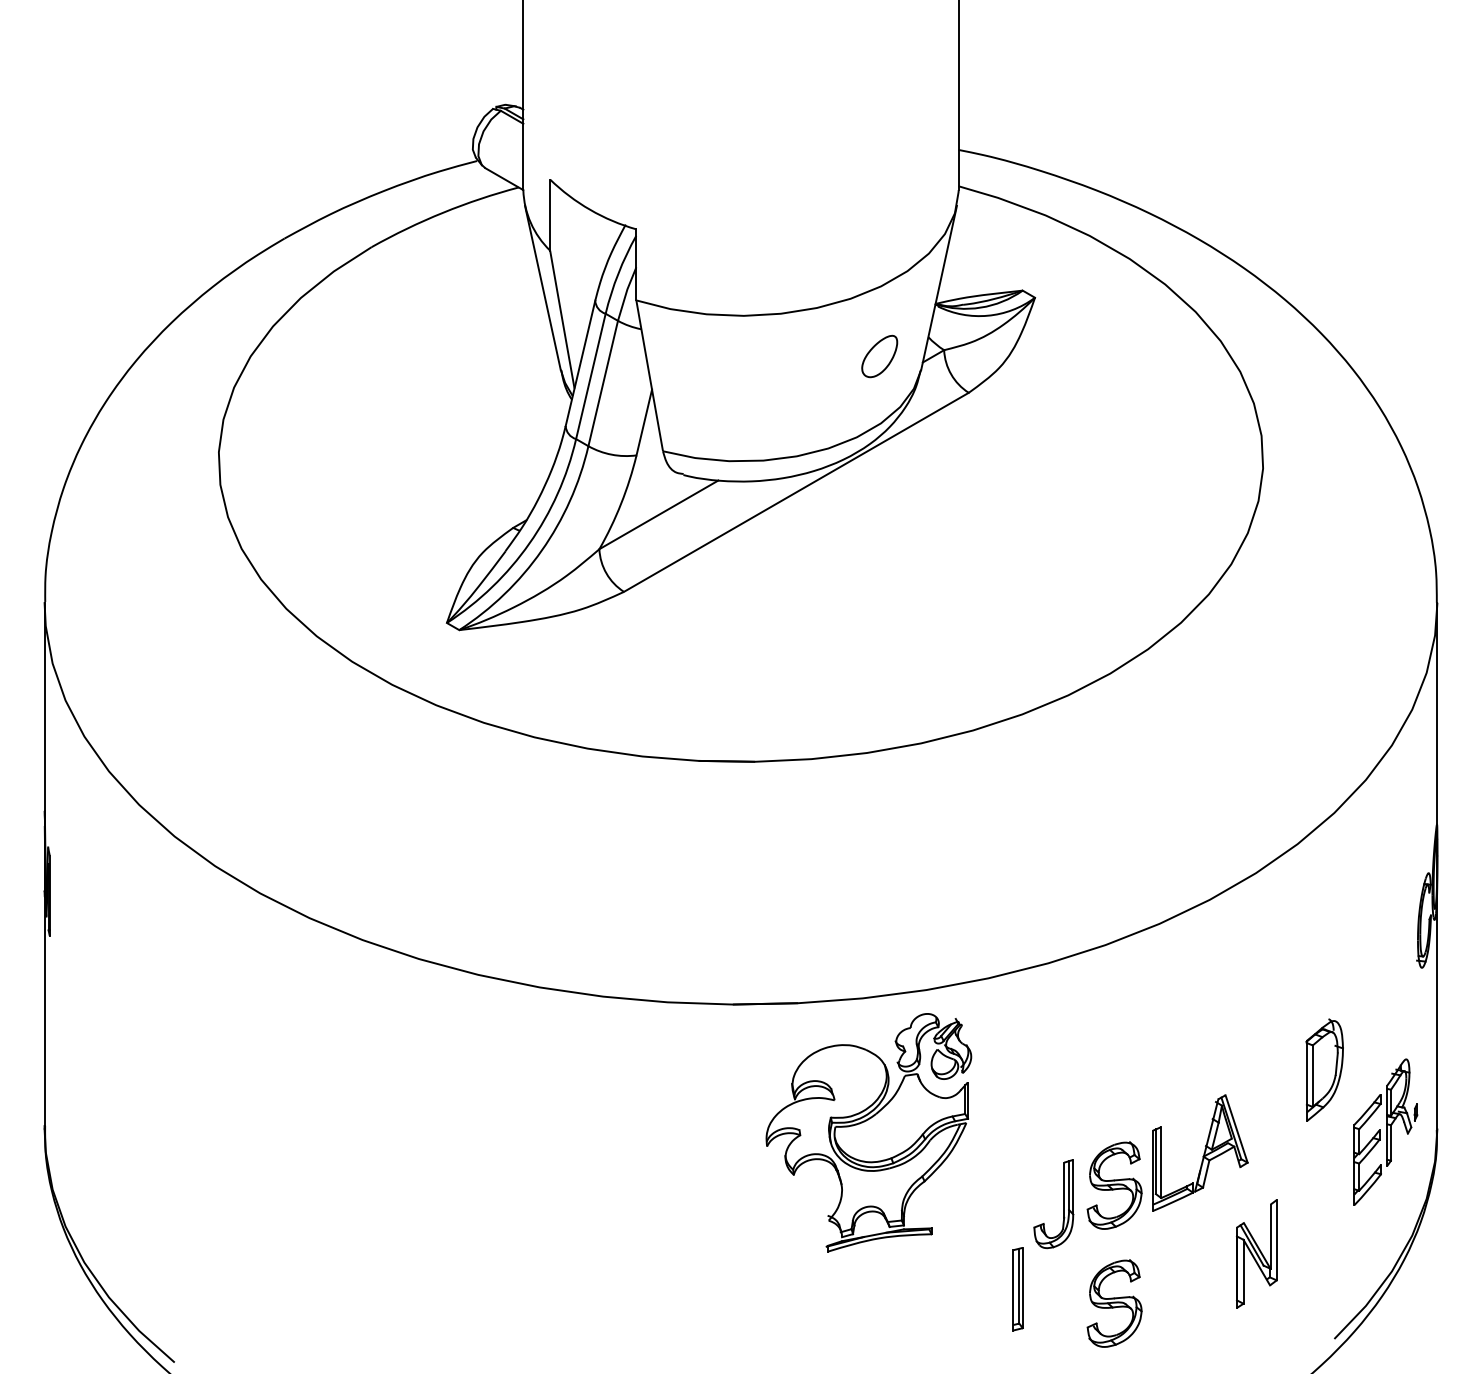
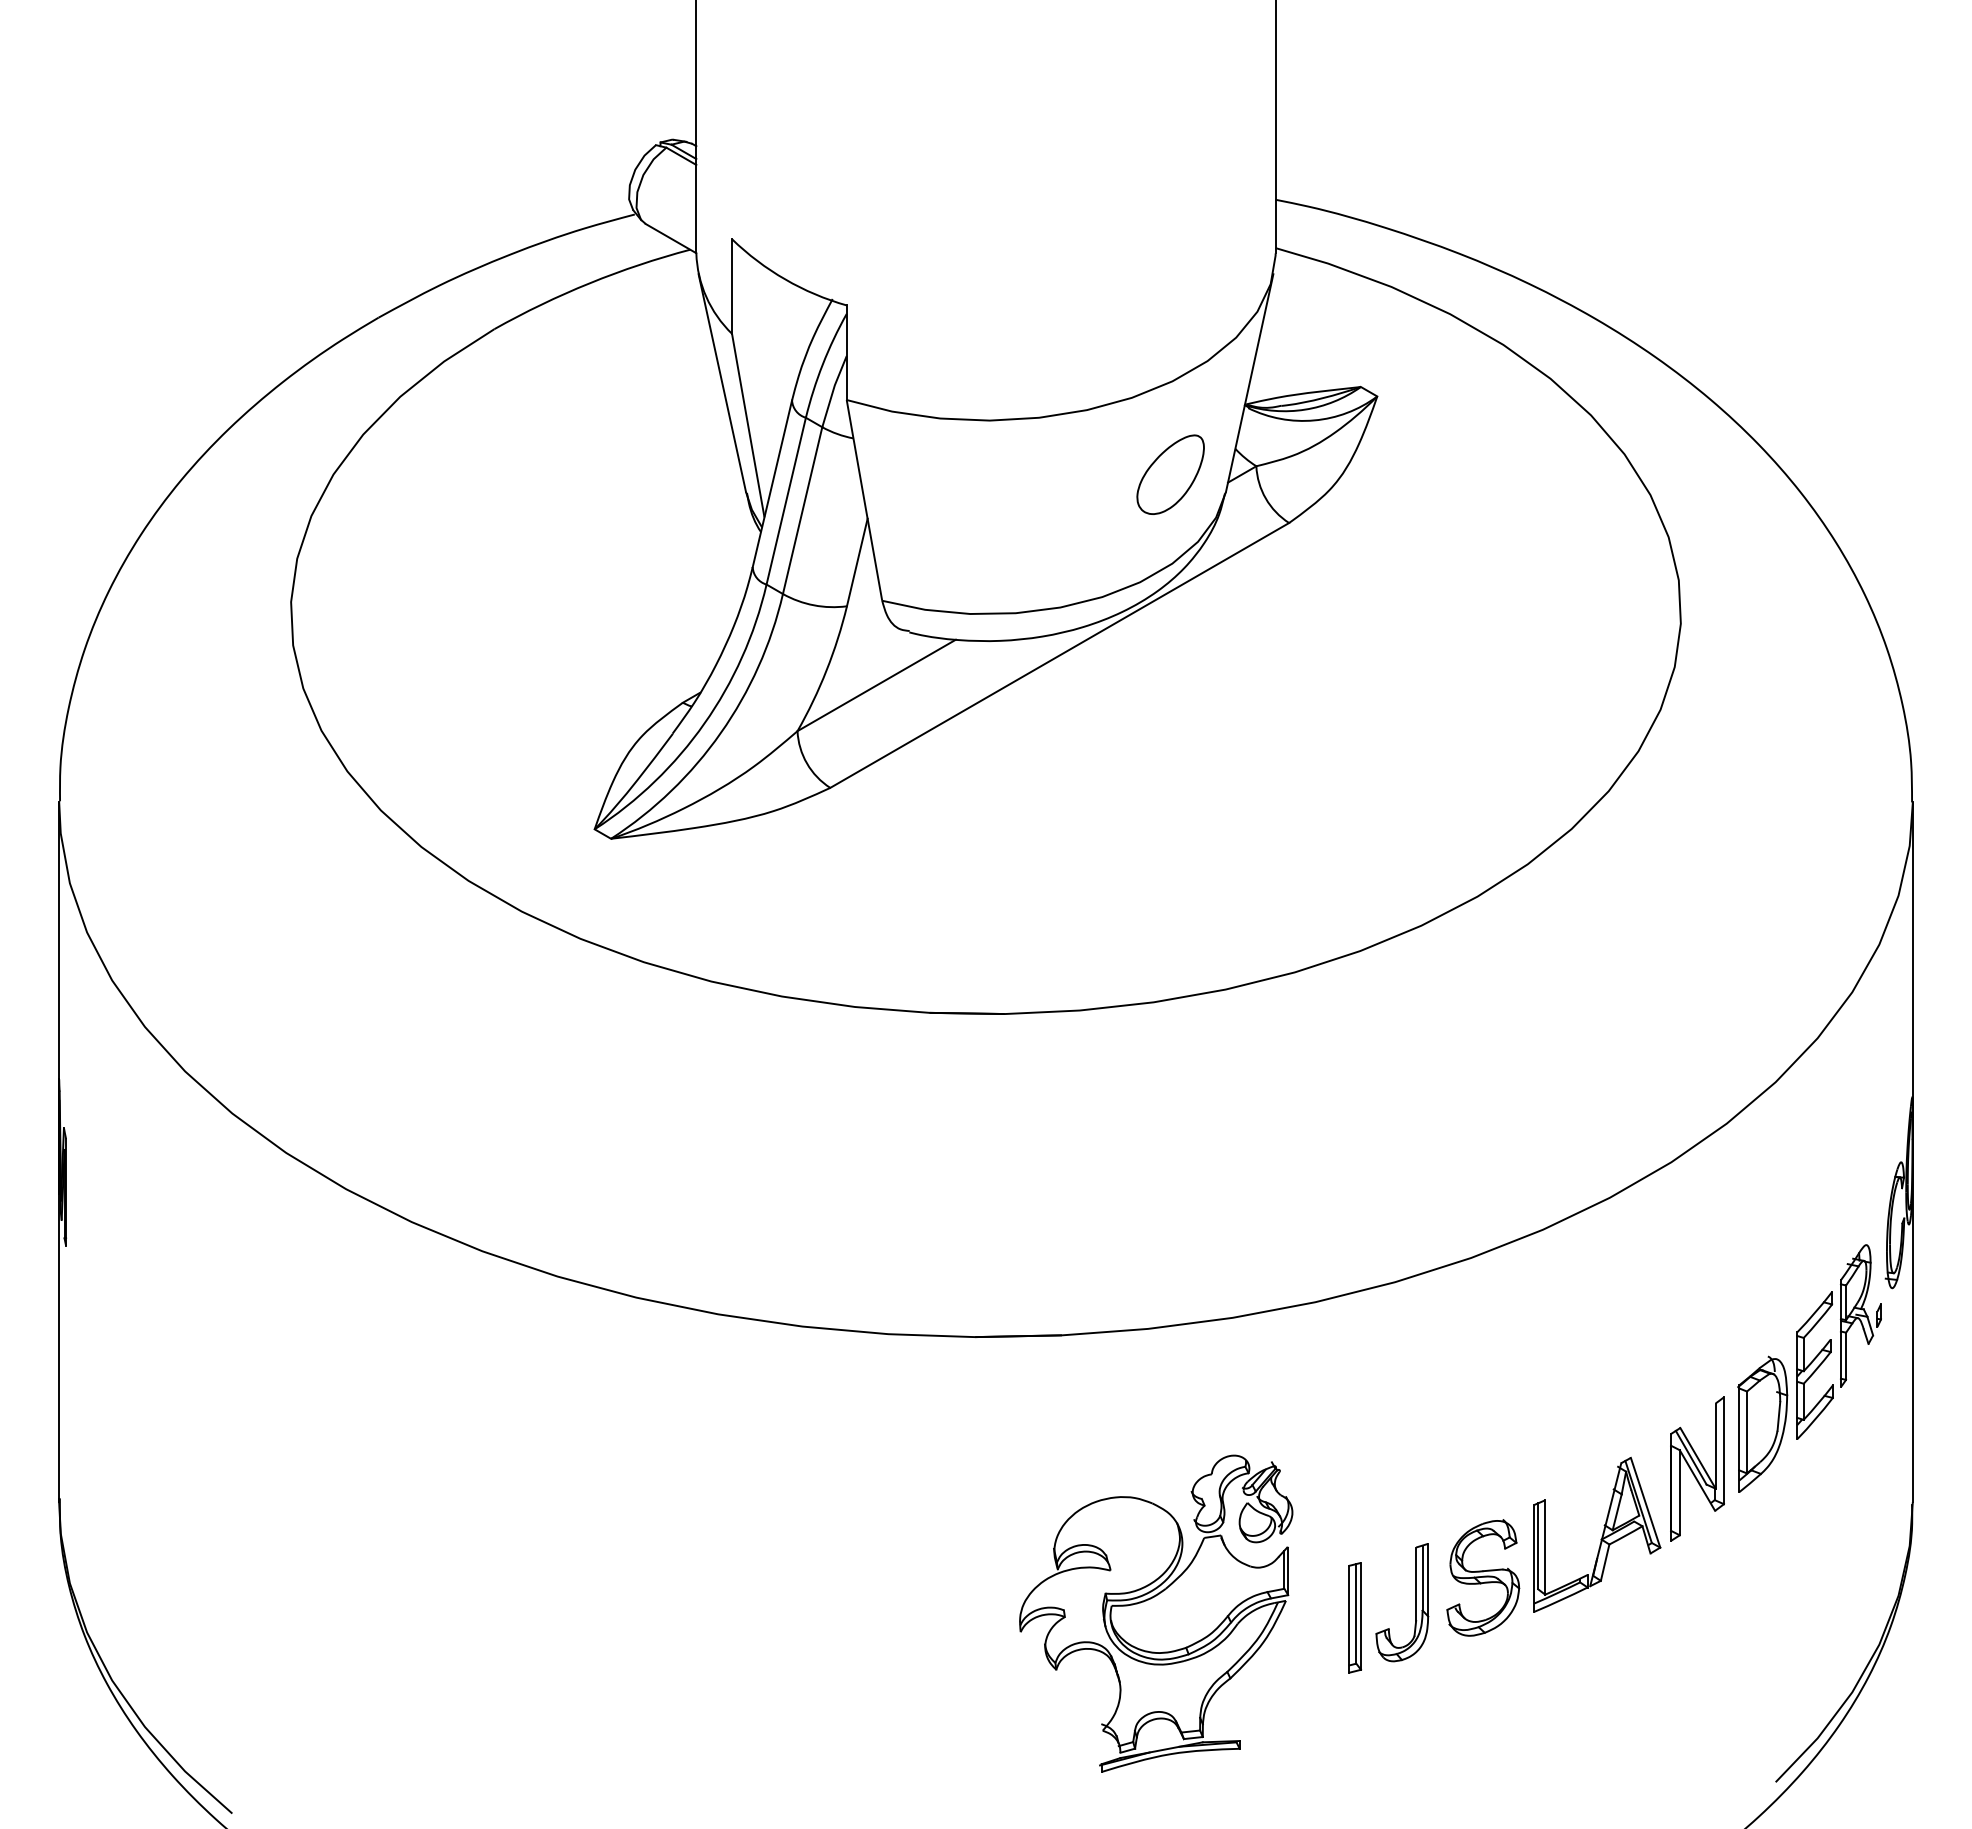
part: (879, 356) -> (1170, 474), size x1.43
part: (1385, 1131) -> (1838, 1341), moved
part: (869, 1132) -> (1156, 1613), moved
part: (1256, 1253) -> (1697, 1468), moved
part: (1017, 1288) -> (1354, 1617), moved
part: (1114, 1303) -> (1483, 1734), removed

